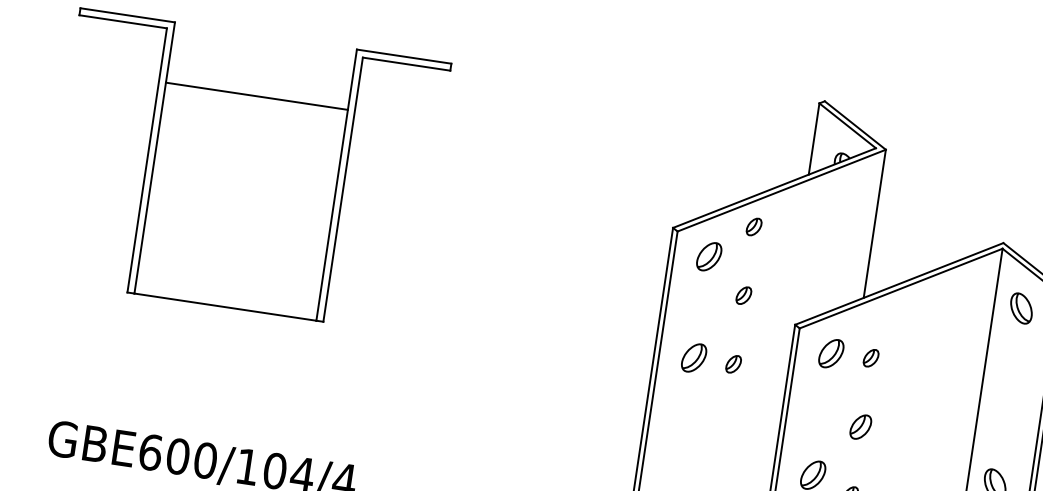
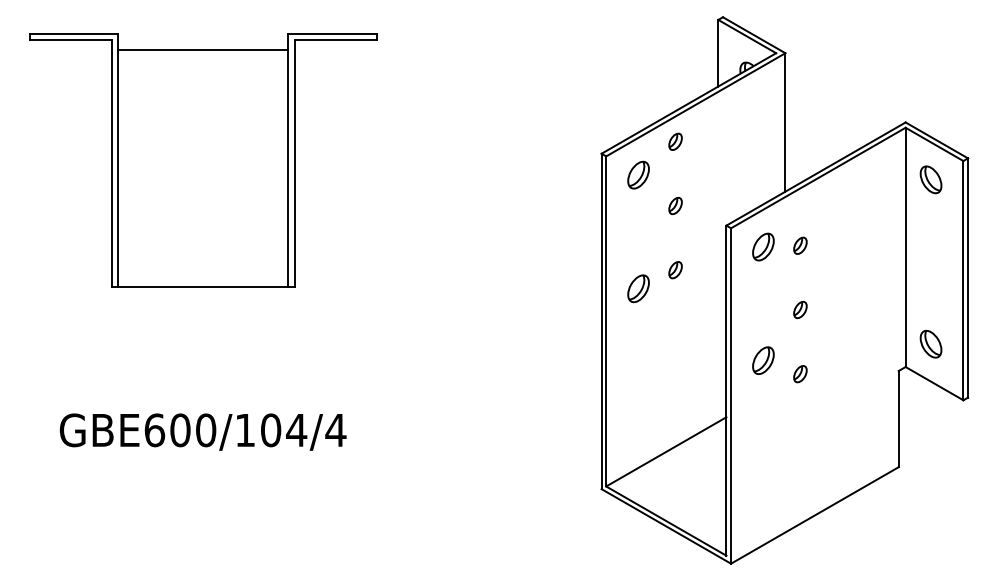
line: (257, 96) -> (203, 50), moved
part: (694, 357) -> (638, 288), moved
part: (861, 426) -> (800, 309), size x0.71

